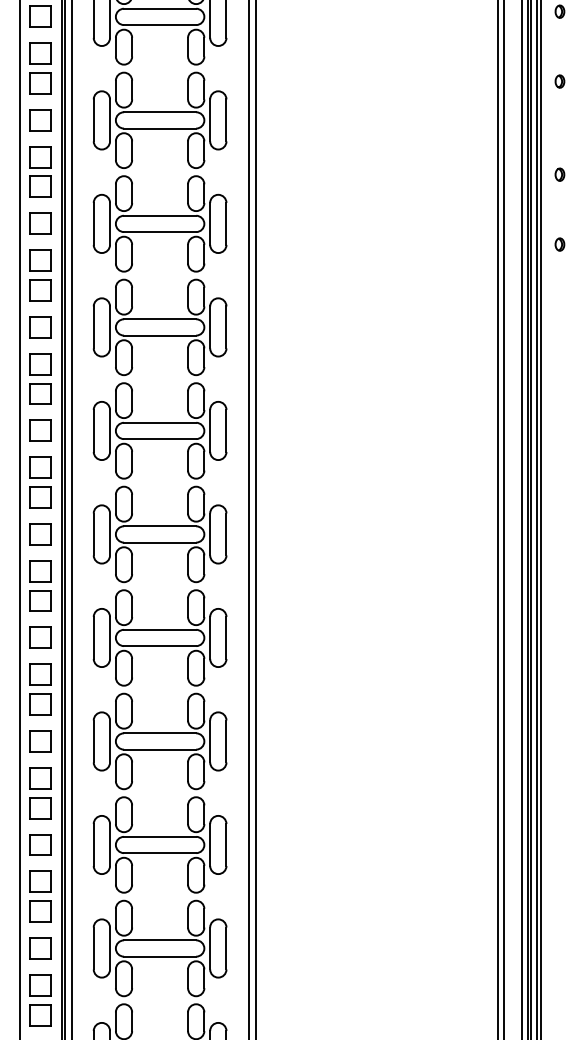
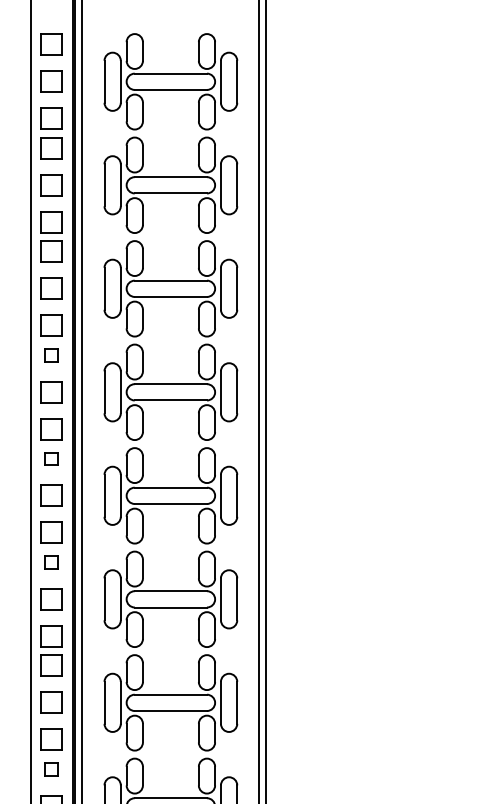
part: (40, 290) -> (51, 355), size x0.6
part: (40, 393) -> (51, 458), size x0.6
part: (40, 497) -> (51, 562), size x0.6
part: (40, 704) -> (51, 769), size x0.6

